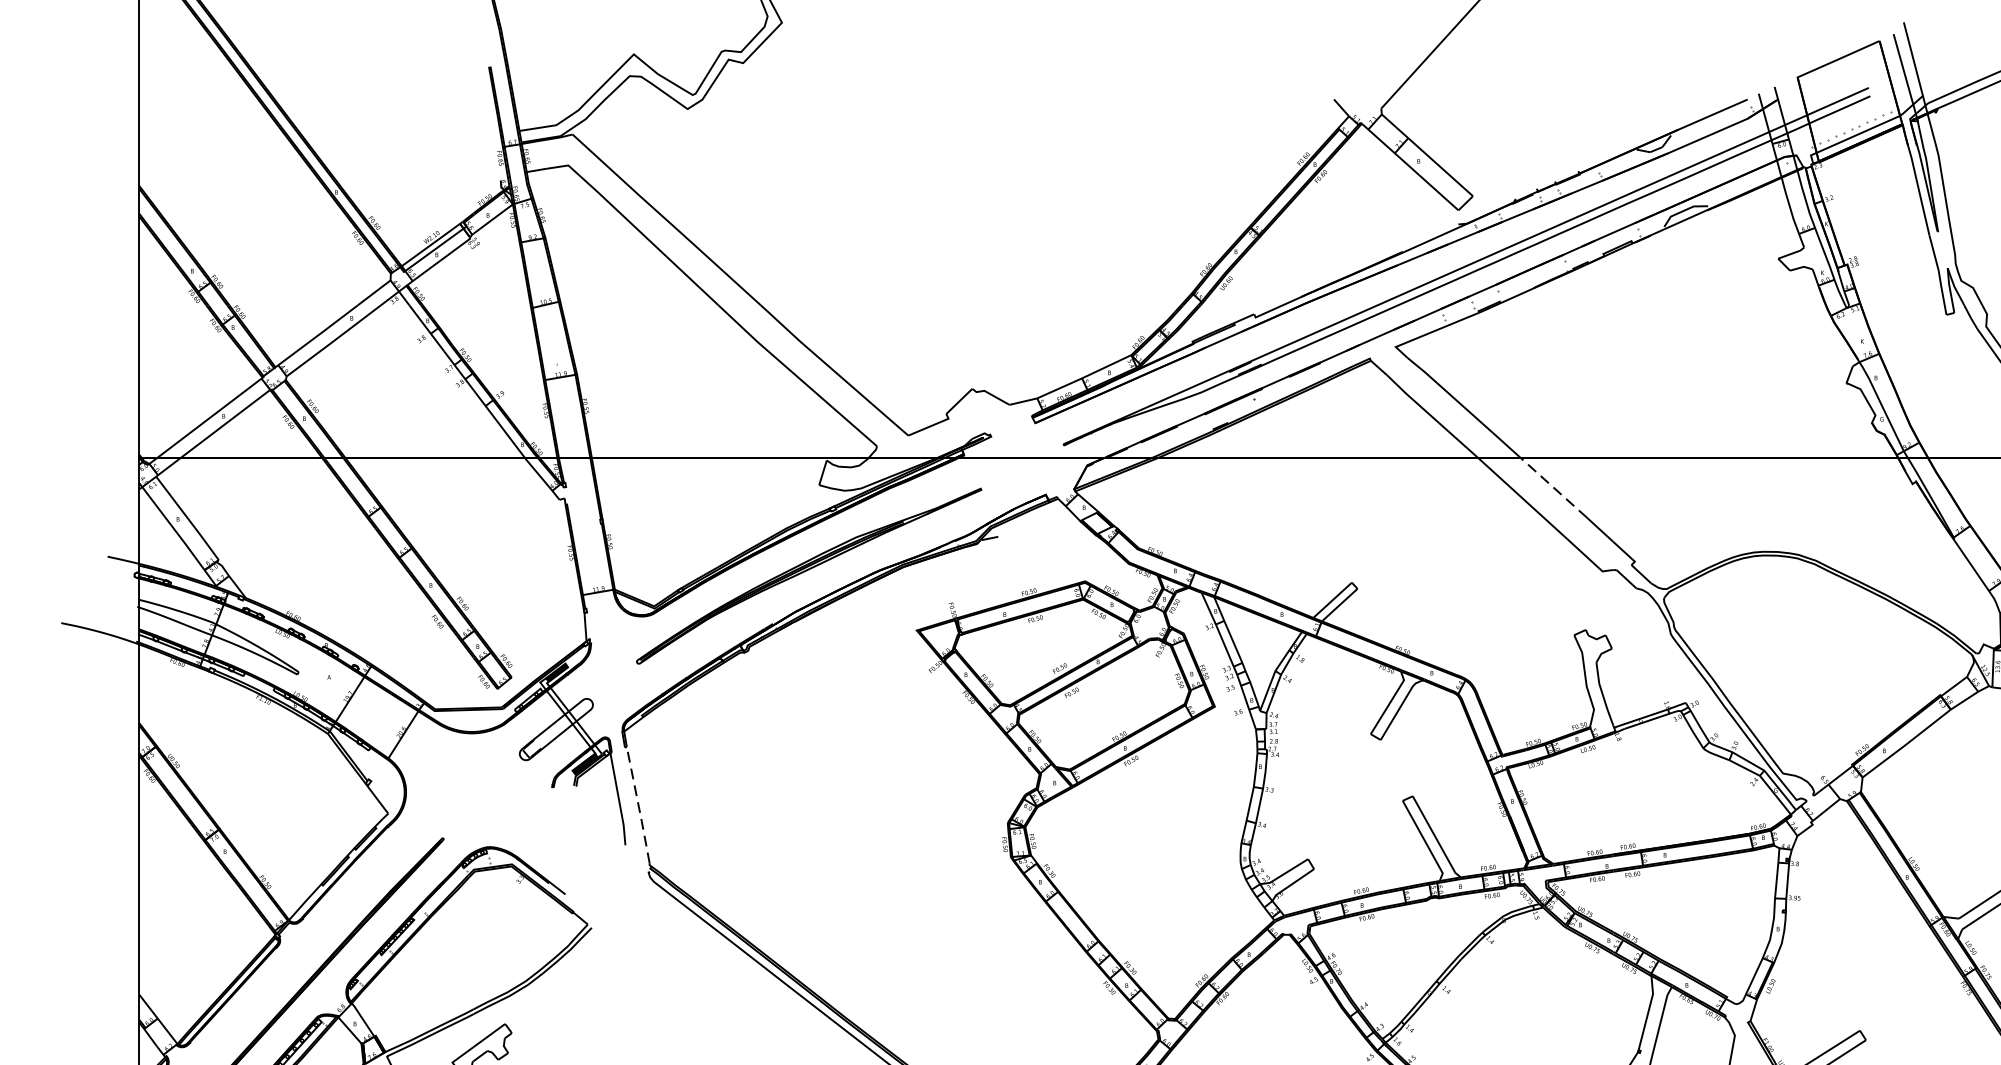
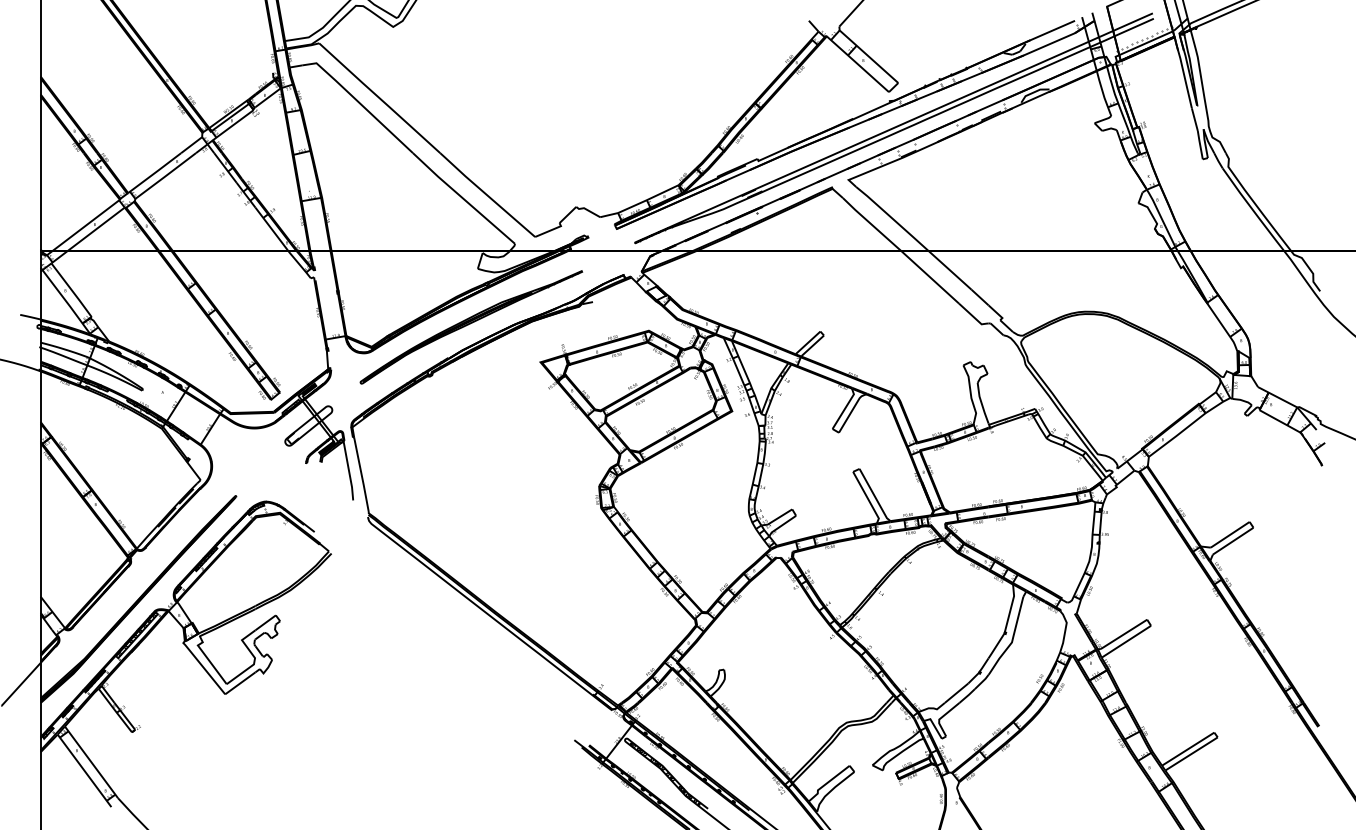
line: (1554, 487) -> (950, 270), dashed -> solid
line: (638, 806) -> (361, 475), dashed -> solid

